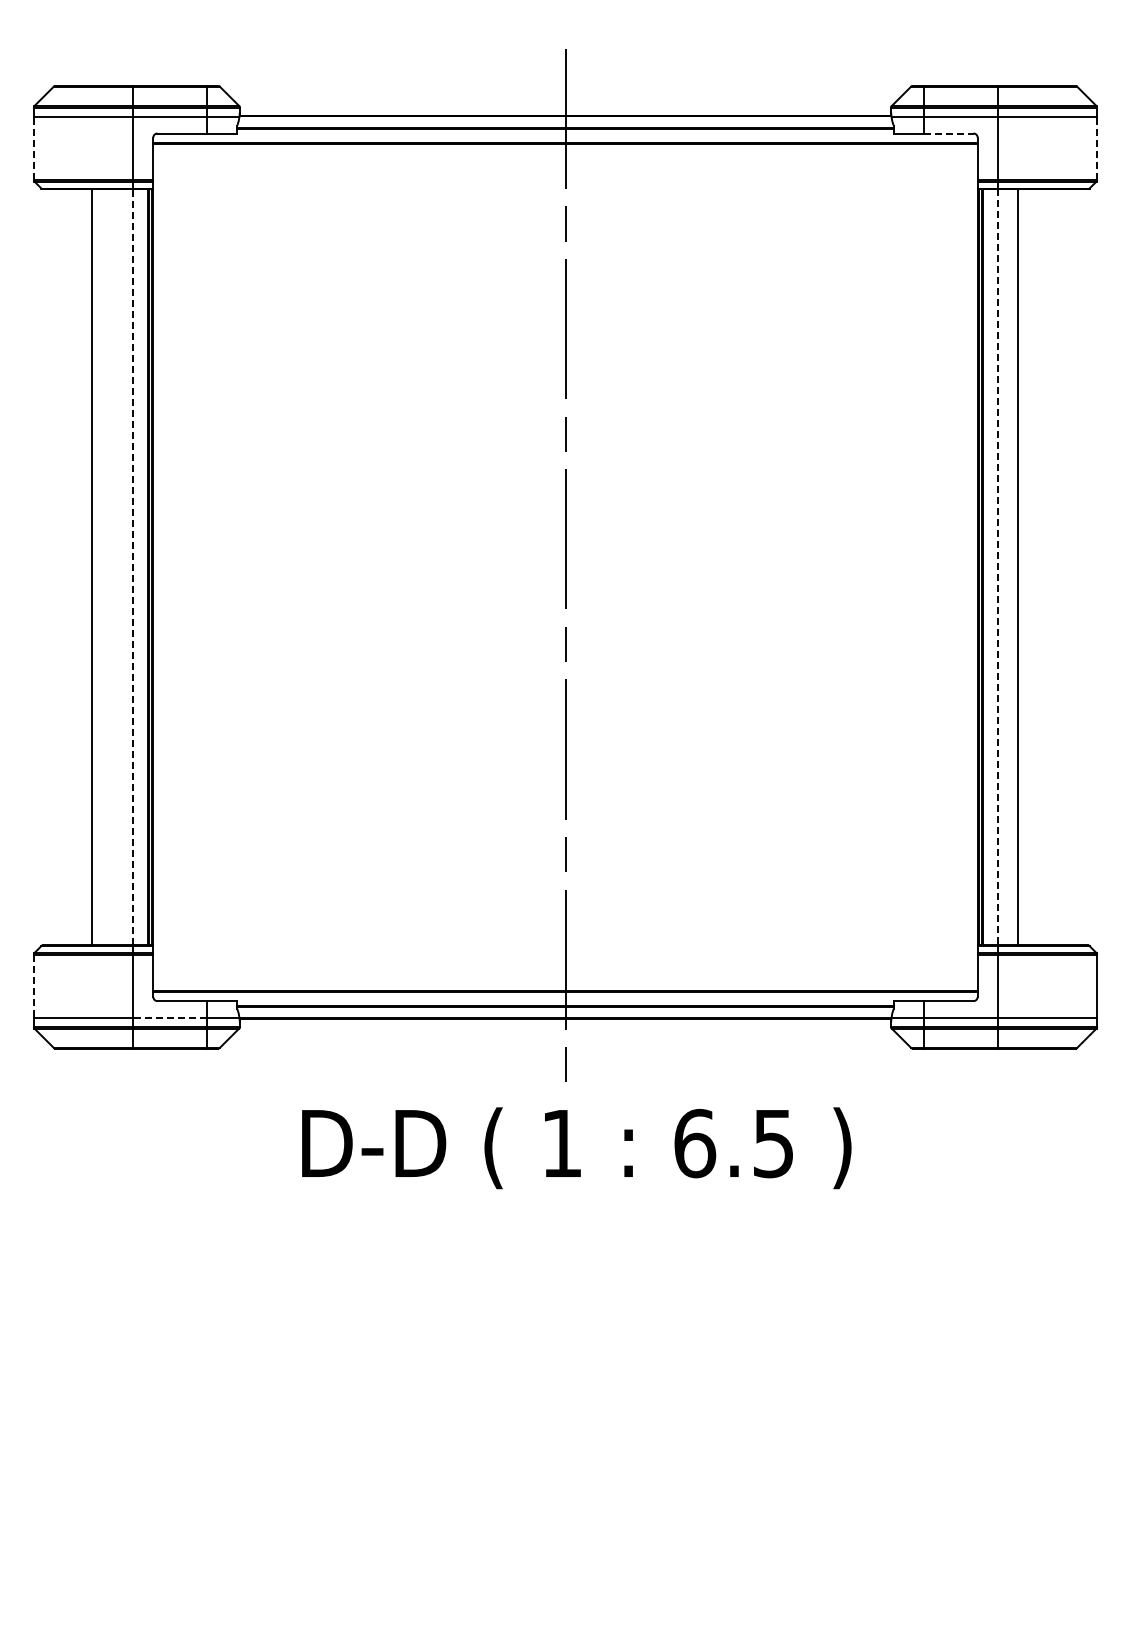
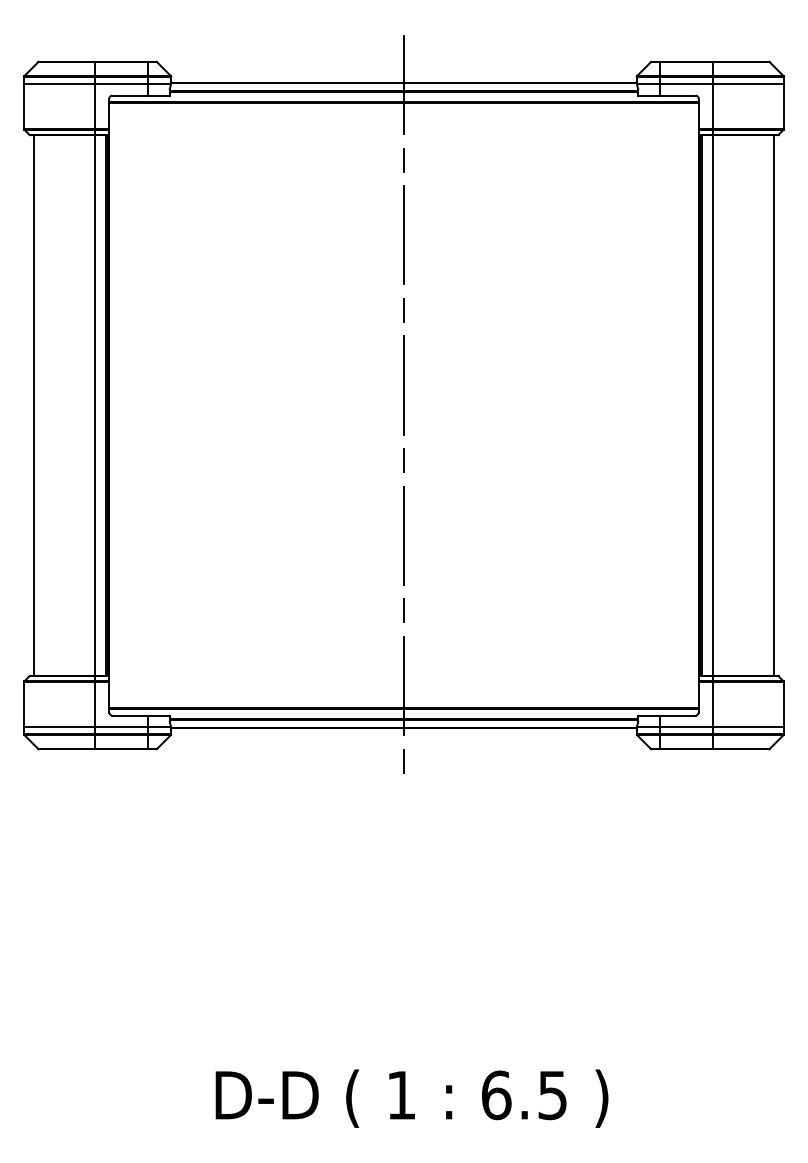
line: (948, 133) -> (677, 95), dashed -> solid
line: (33, 148) -> (23, 106), dashed -> solid
line: (1097, 148) -> (784, 106), dashed -> solid
line: (132, 566) -> (94, 404), dashed -> solid
line: (92, 567) -> (34, 405), moved
line: (998, 567) -> (713, 405), dashed -> solid
line: (1017, 567) -> (773, 405), moved
line: (33, 986) -> (23, 705), dashed -> solid
line: (169, 1017) -> (121, 727), dashed -> solid
text: (576, 1148) -> (411, 1098), moved

